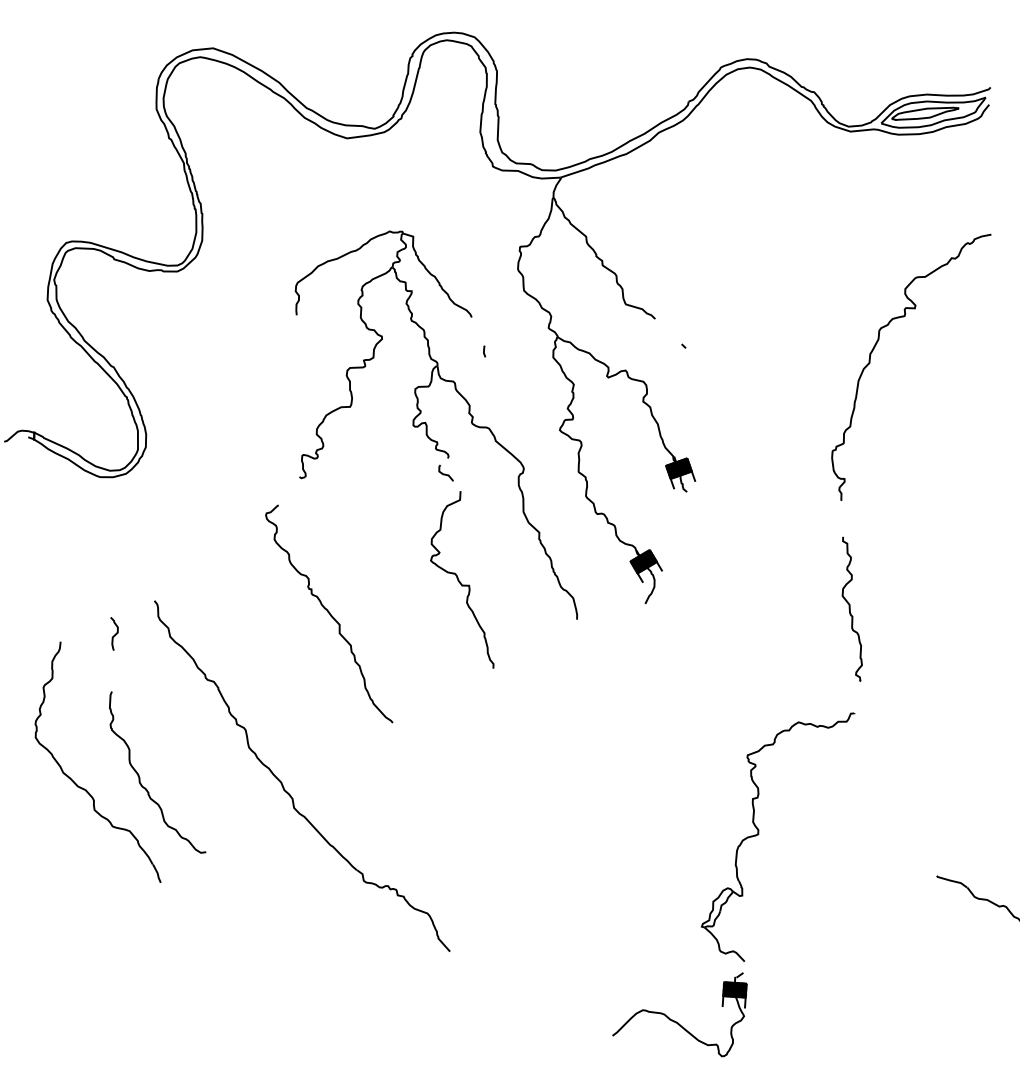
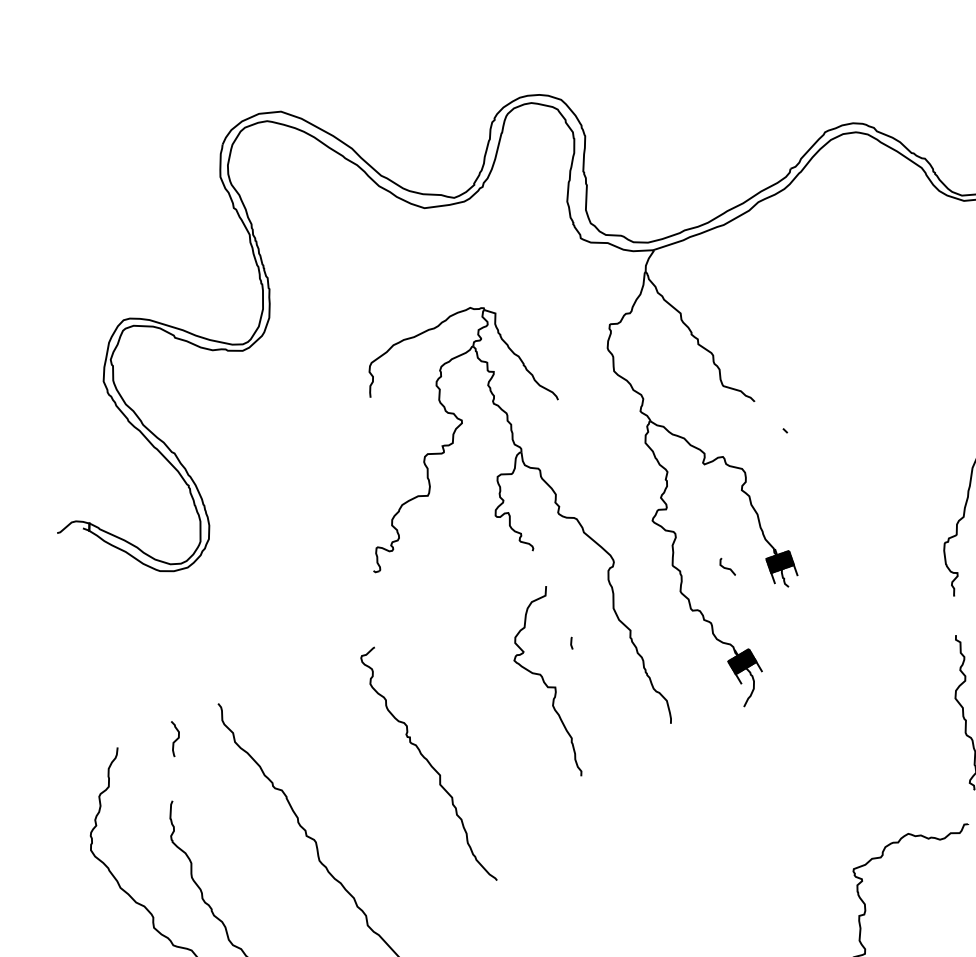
line: (484, 351) -> (571, 643), moved
curve: (445, 473) -> (727, 567), moved
curve: (329, 613) -> (429, 763), moved

